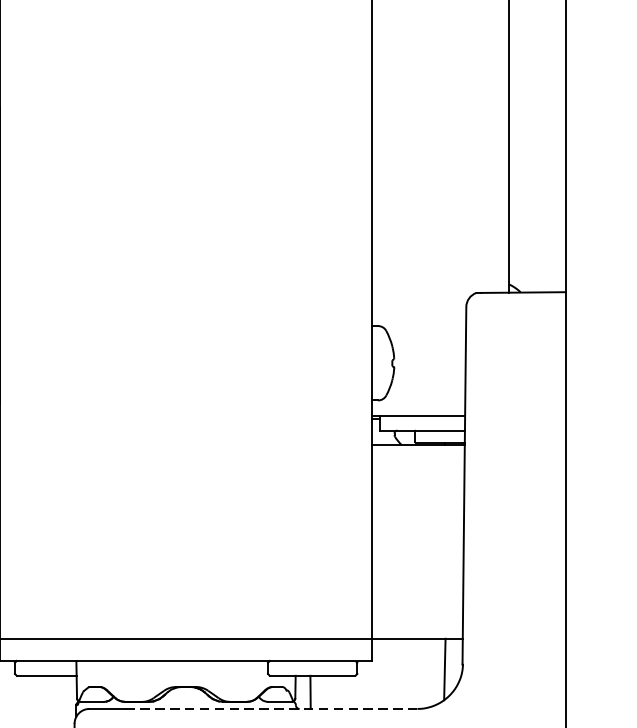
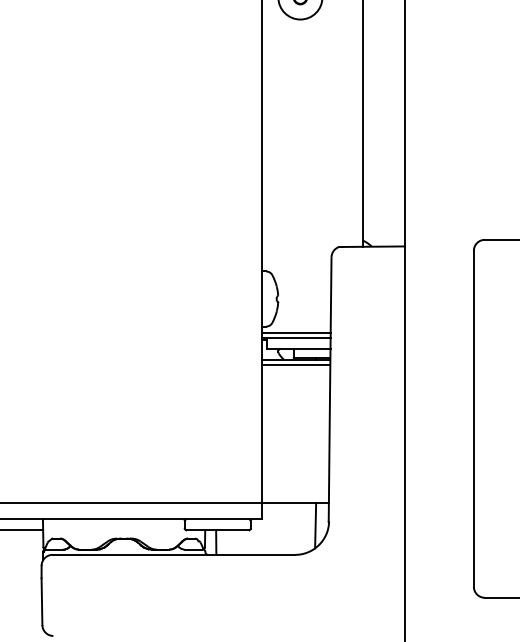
line: (417, 409) -> (295, 333), added
line: (417, 453) -> (295, 365), added
line: (271, 708) -> (187, 554), dashed -> solid

